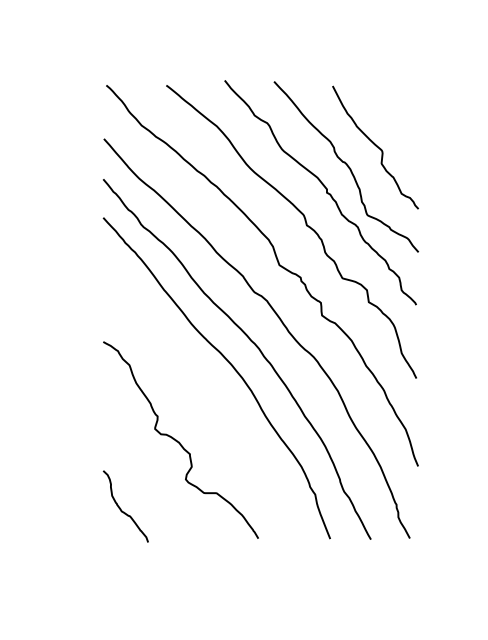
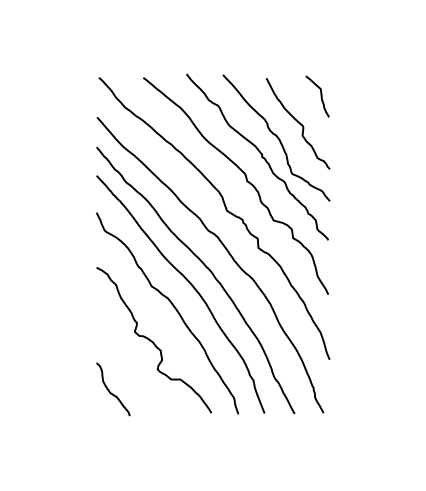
curve: (405, 110) -> (320, 96), added
curve: (207, 395) -> (173, 307), added

